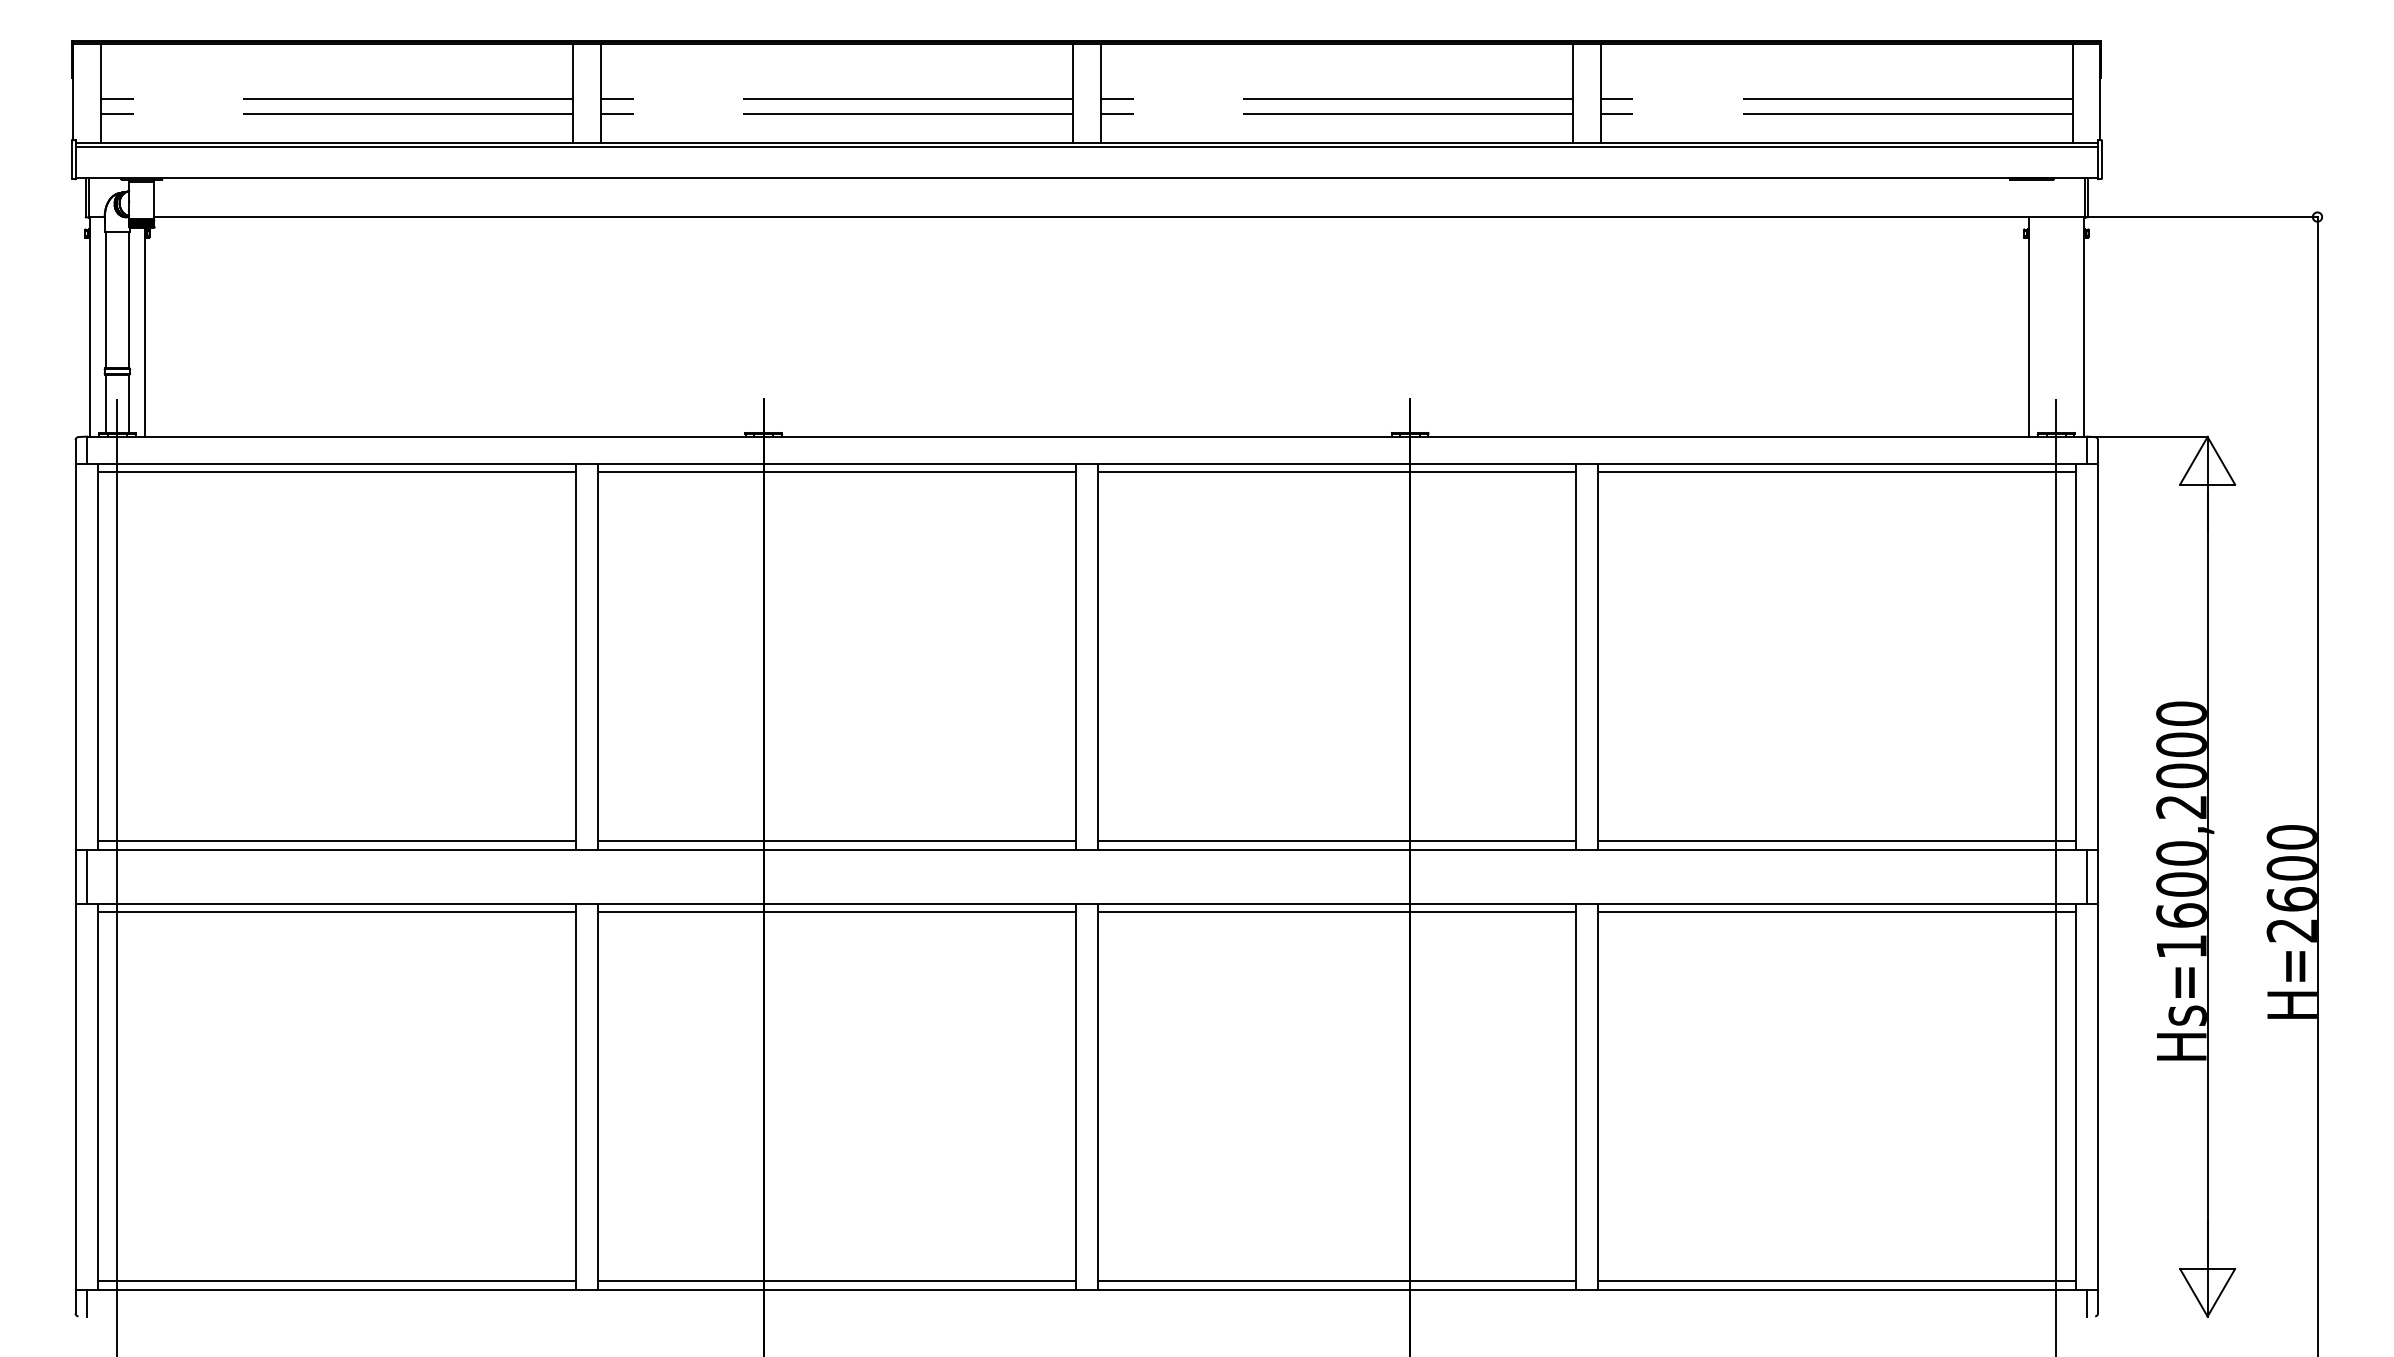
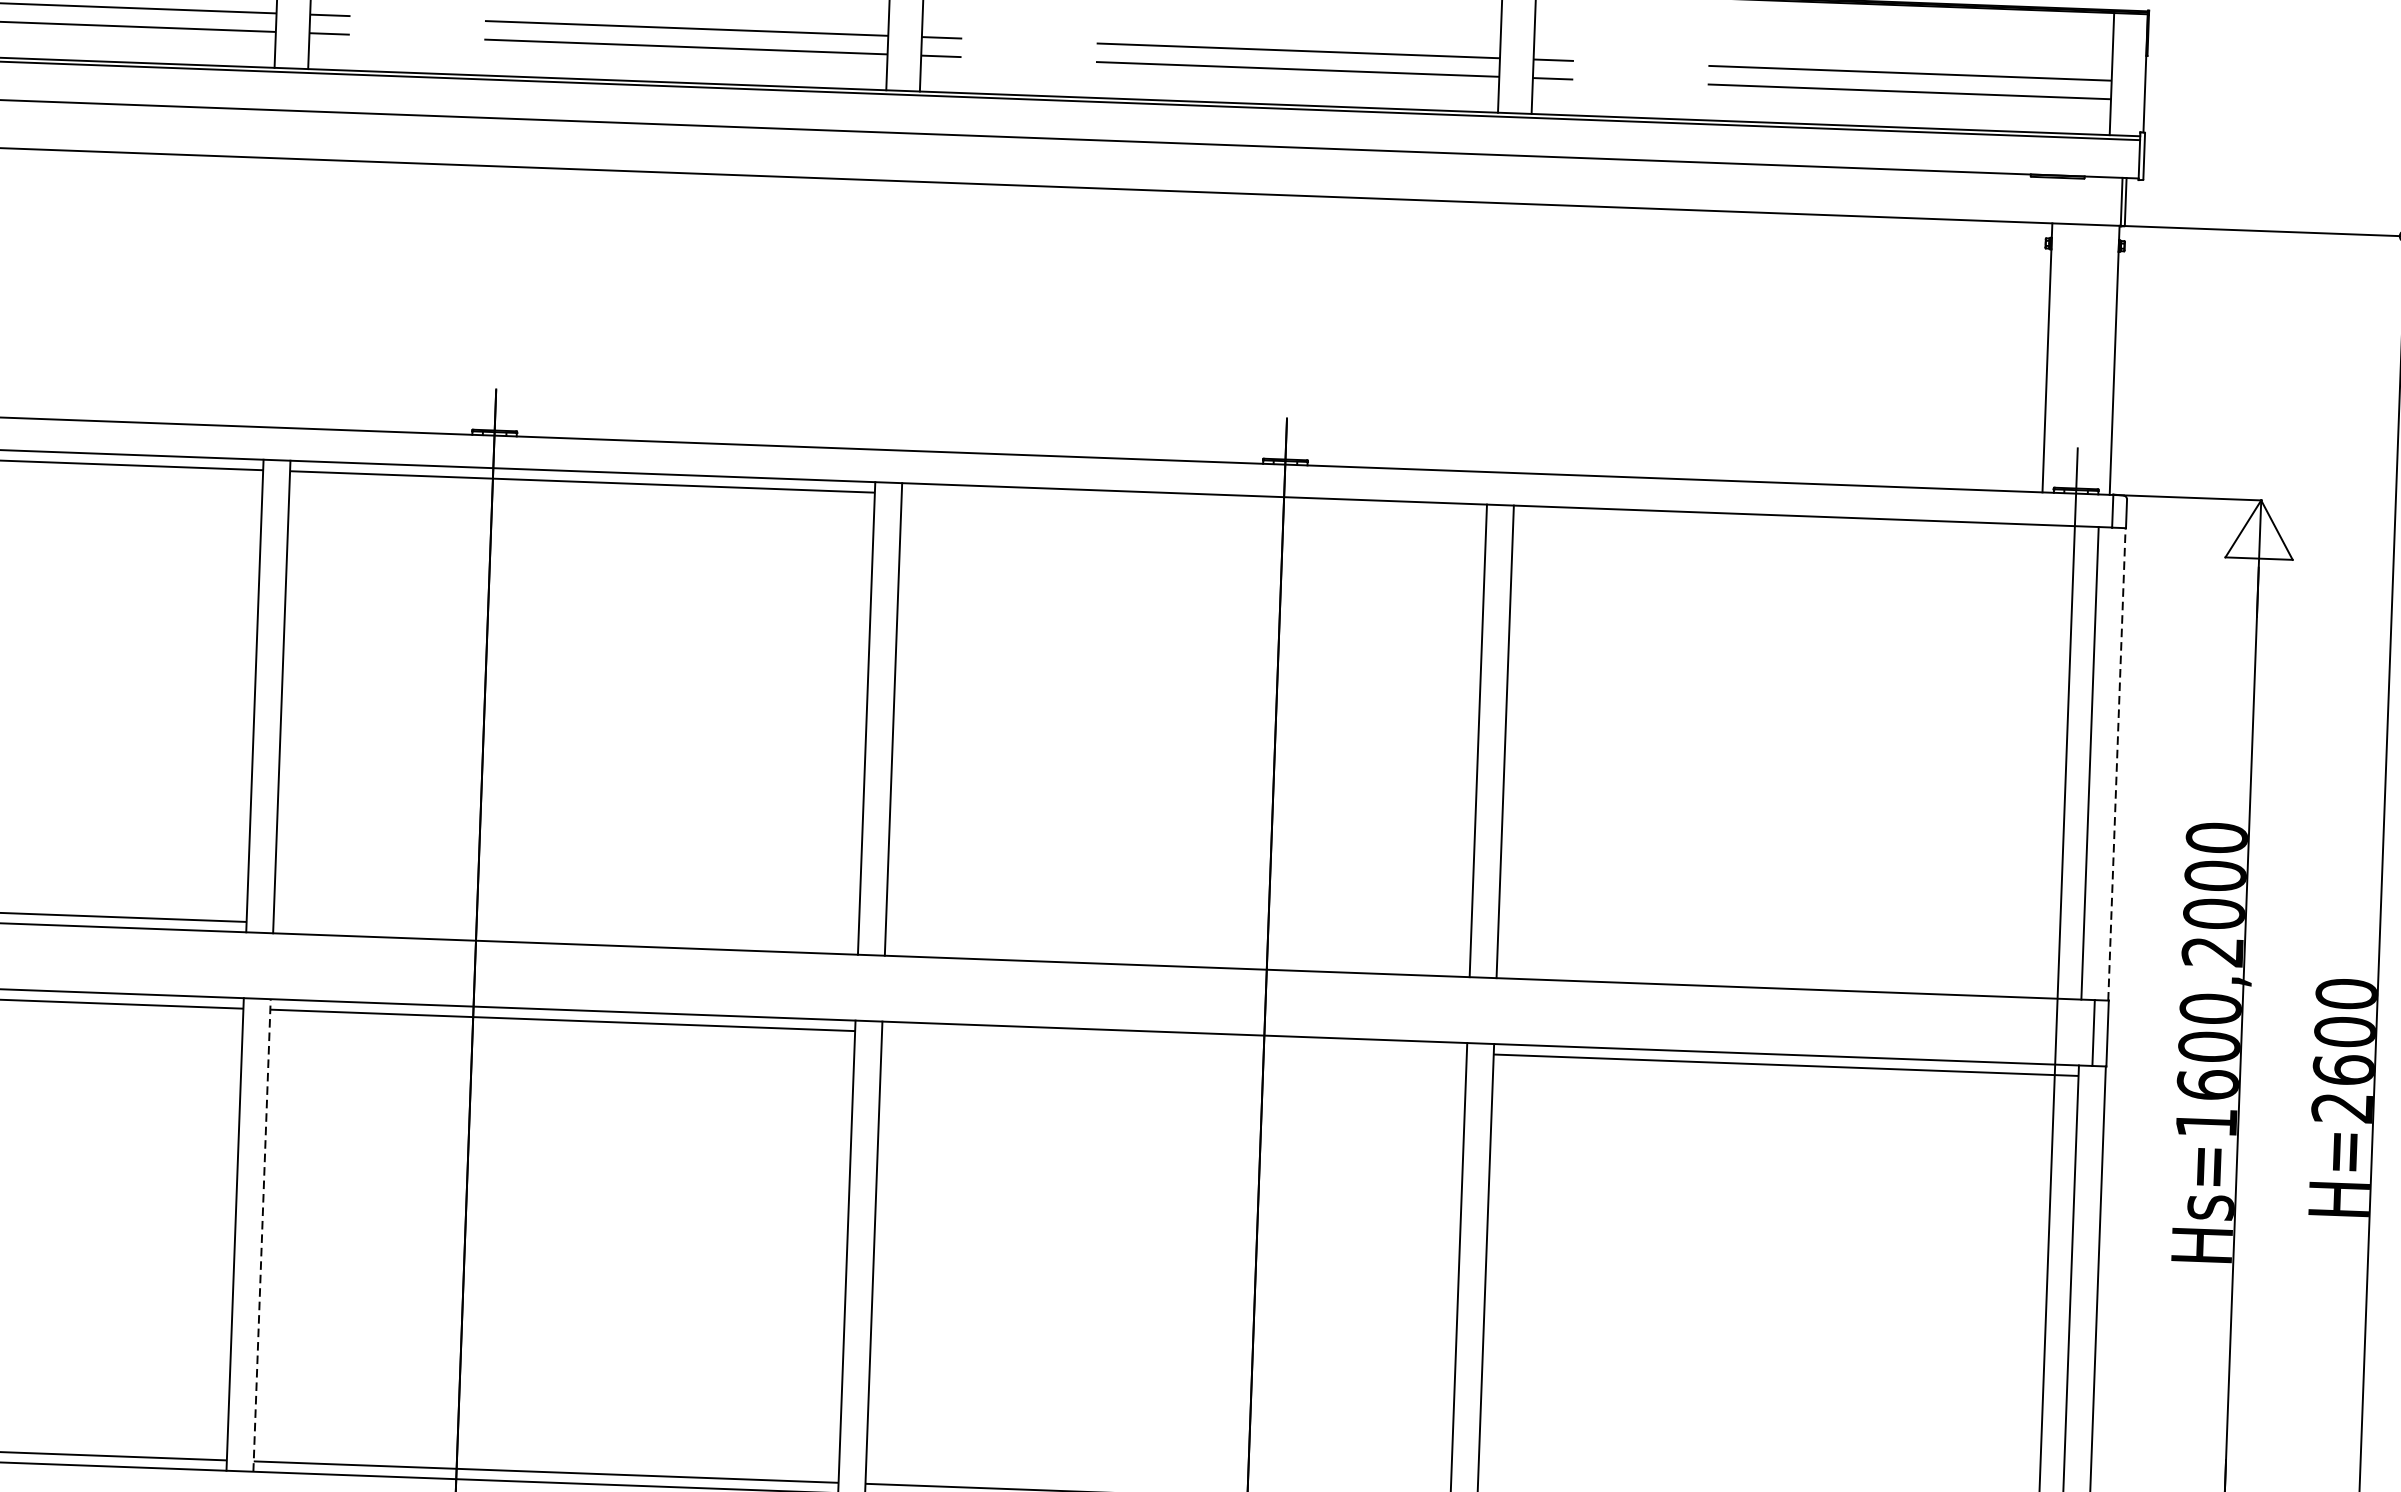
line: (1336, 472) -> (1193, 504), removed
line: (1836, 472) -> (1805, 527), removed
line: (2097, 656) -> (2116, 764), solid -> dashed
line: (836, 841) -> (565, 933), removed
line: (1336, 841) -> (1177, 956), removed
line: (1836, 841) -> (1789, 978), removed
line: (1336, 912) -> (1174, 1043), removed
line: (597, 1096) -> (261, 1235), solid -> dashed

